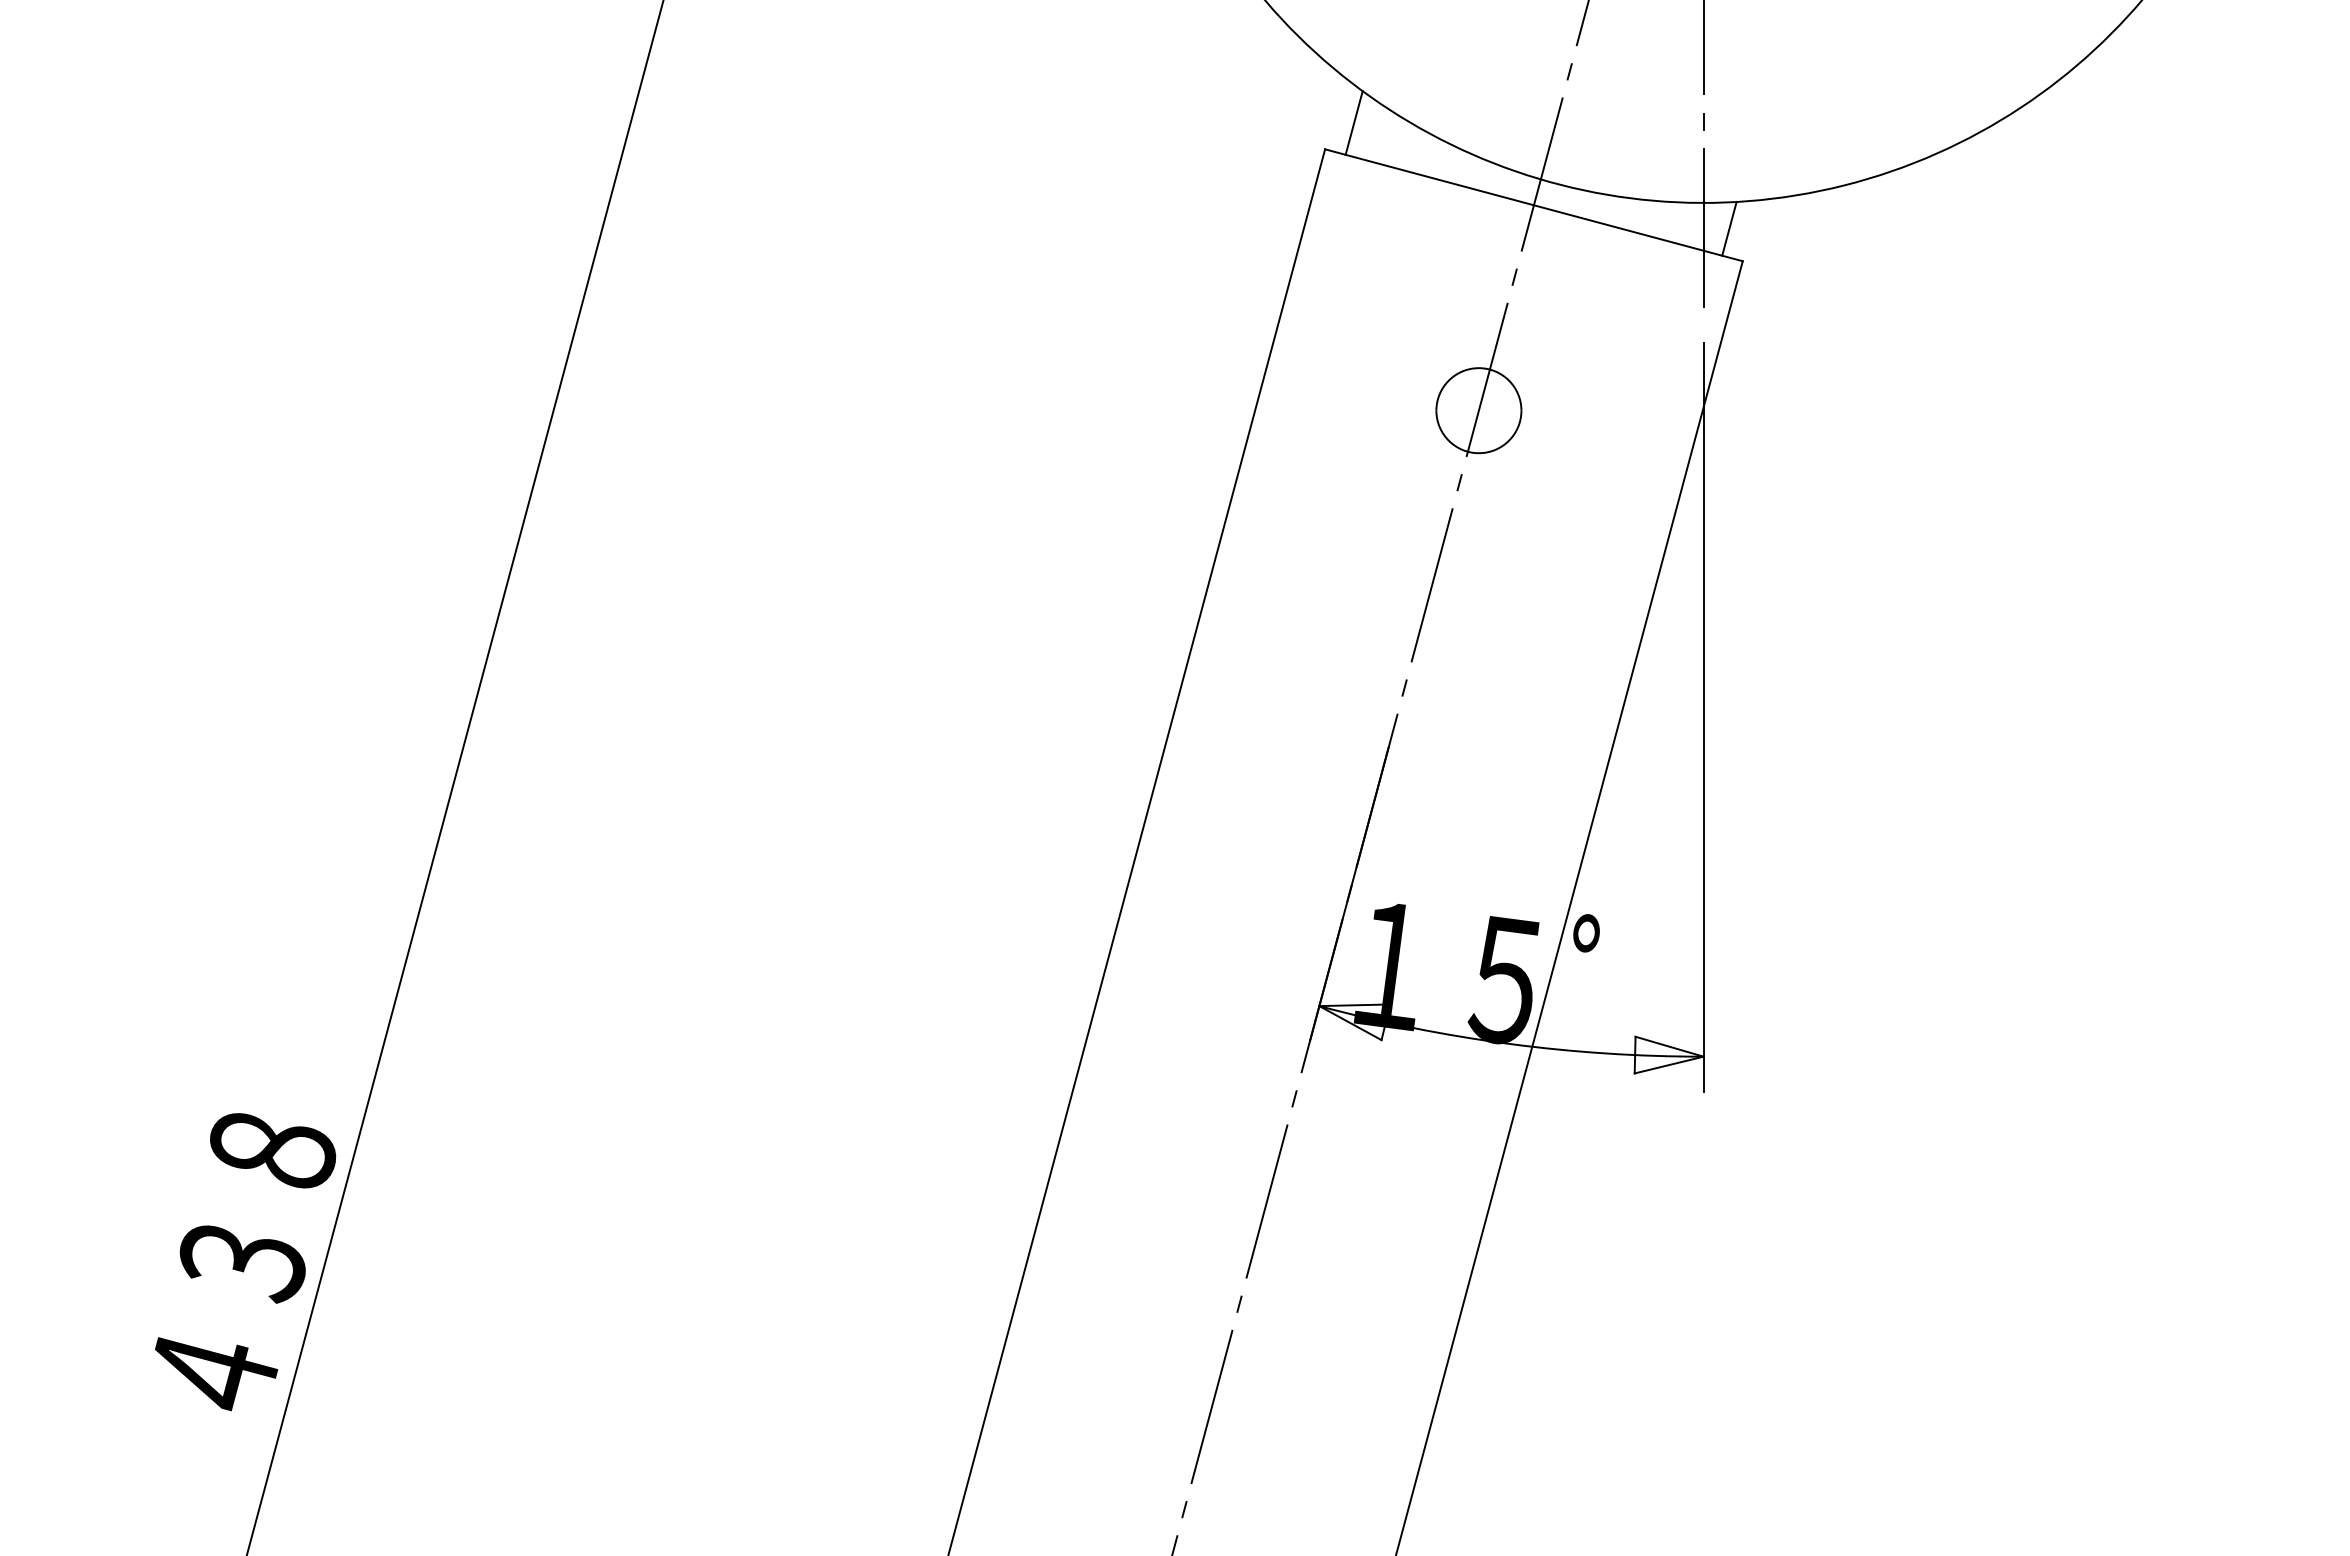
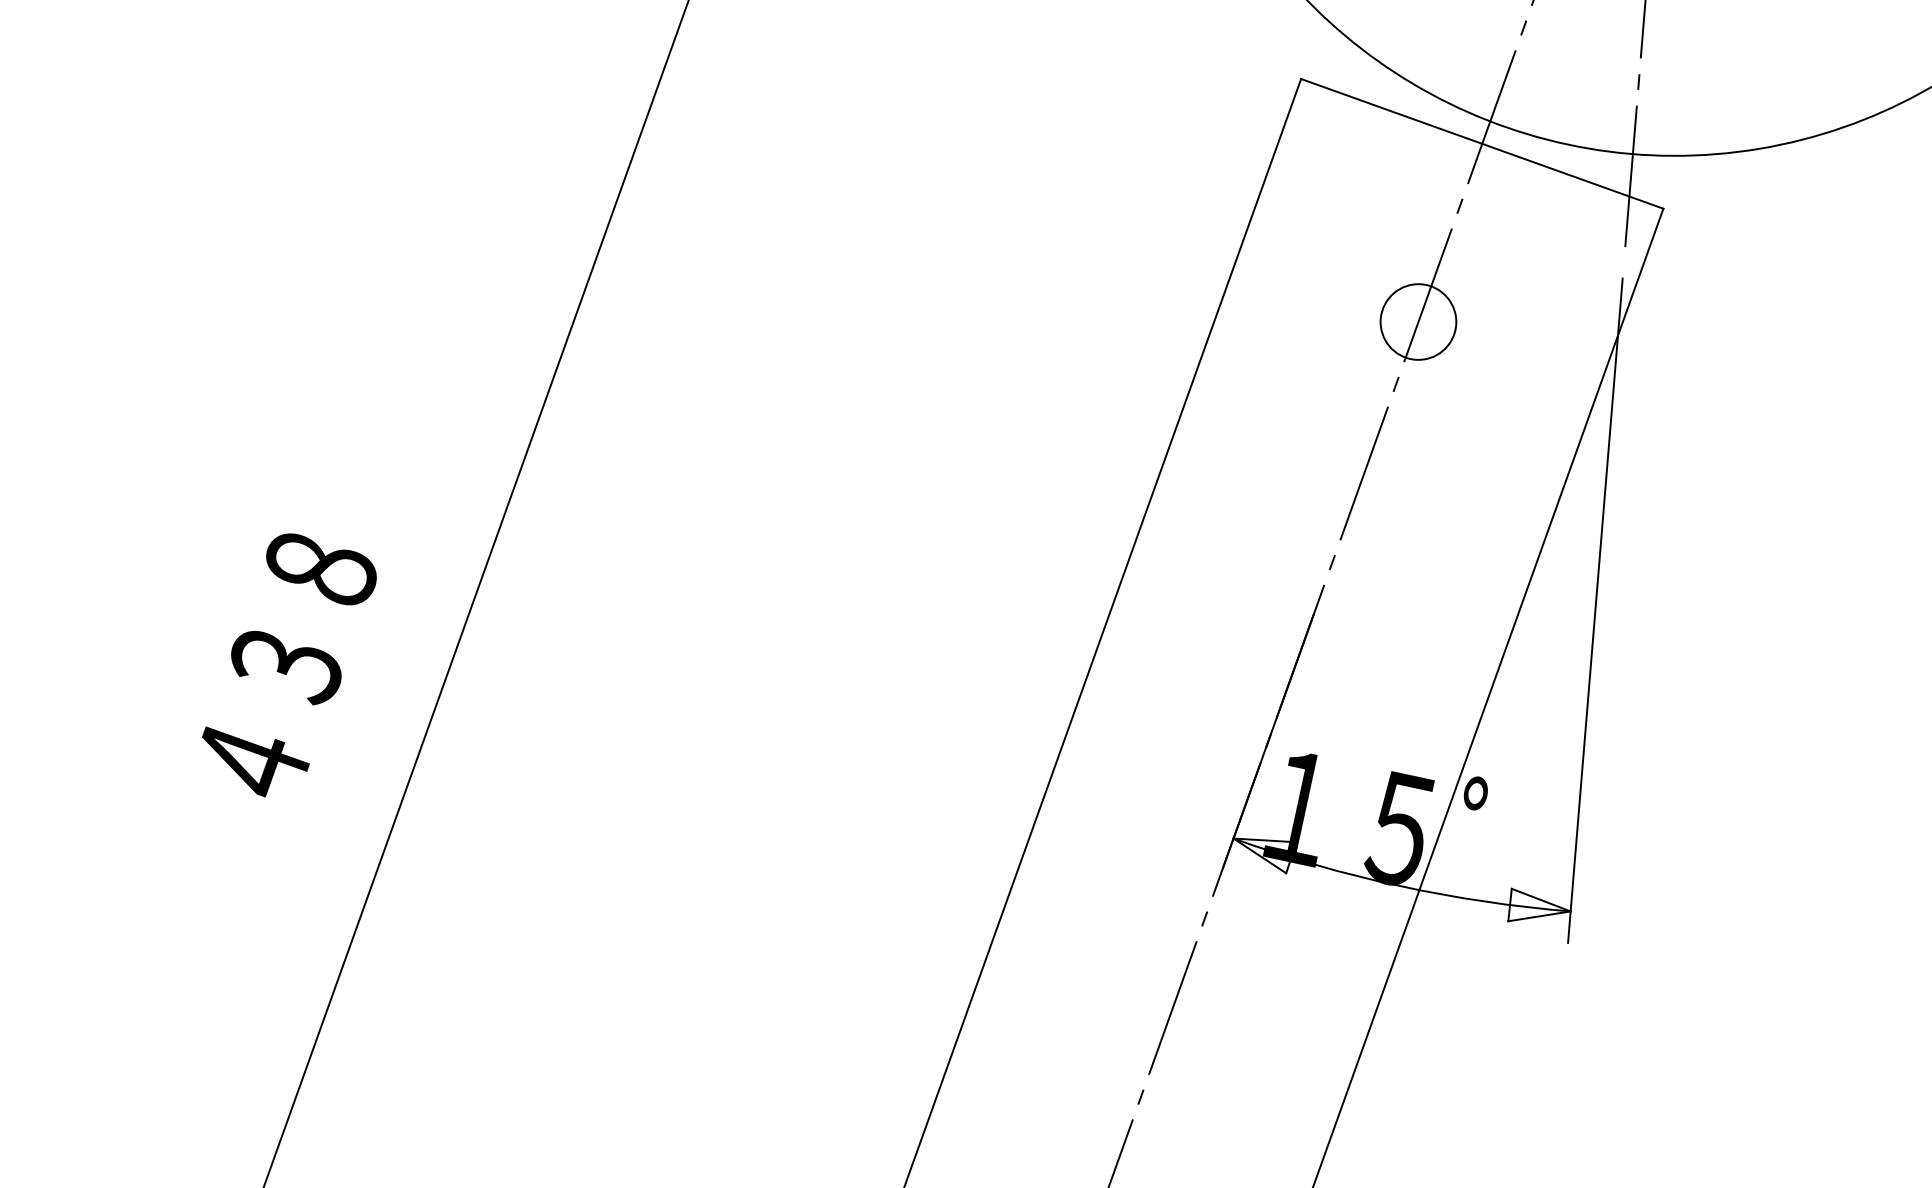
line: (1353, 122) -> (1328, 57), removed
line: (1729, 228) -> (1654, 178), removed
text: (245, 1262) -> (288, 666), moved

